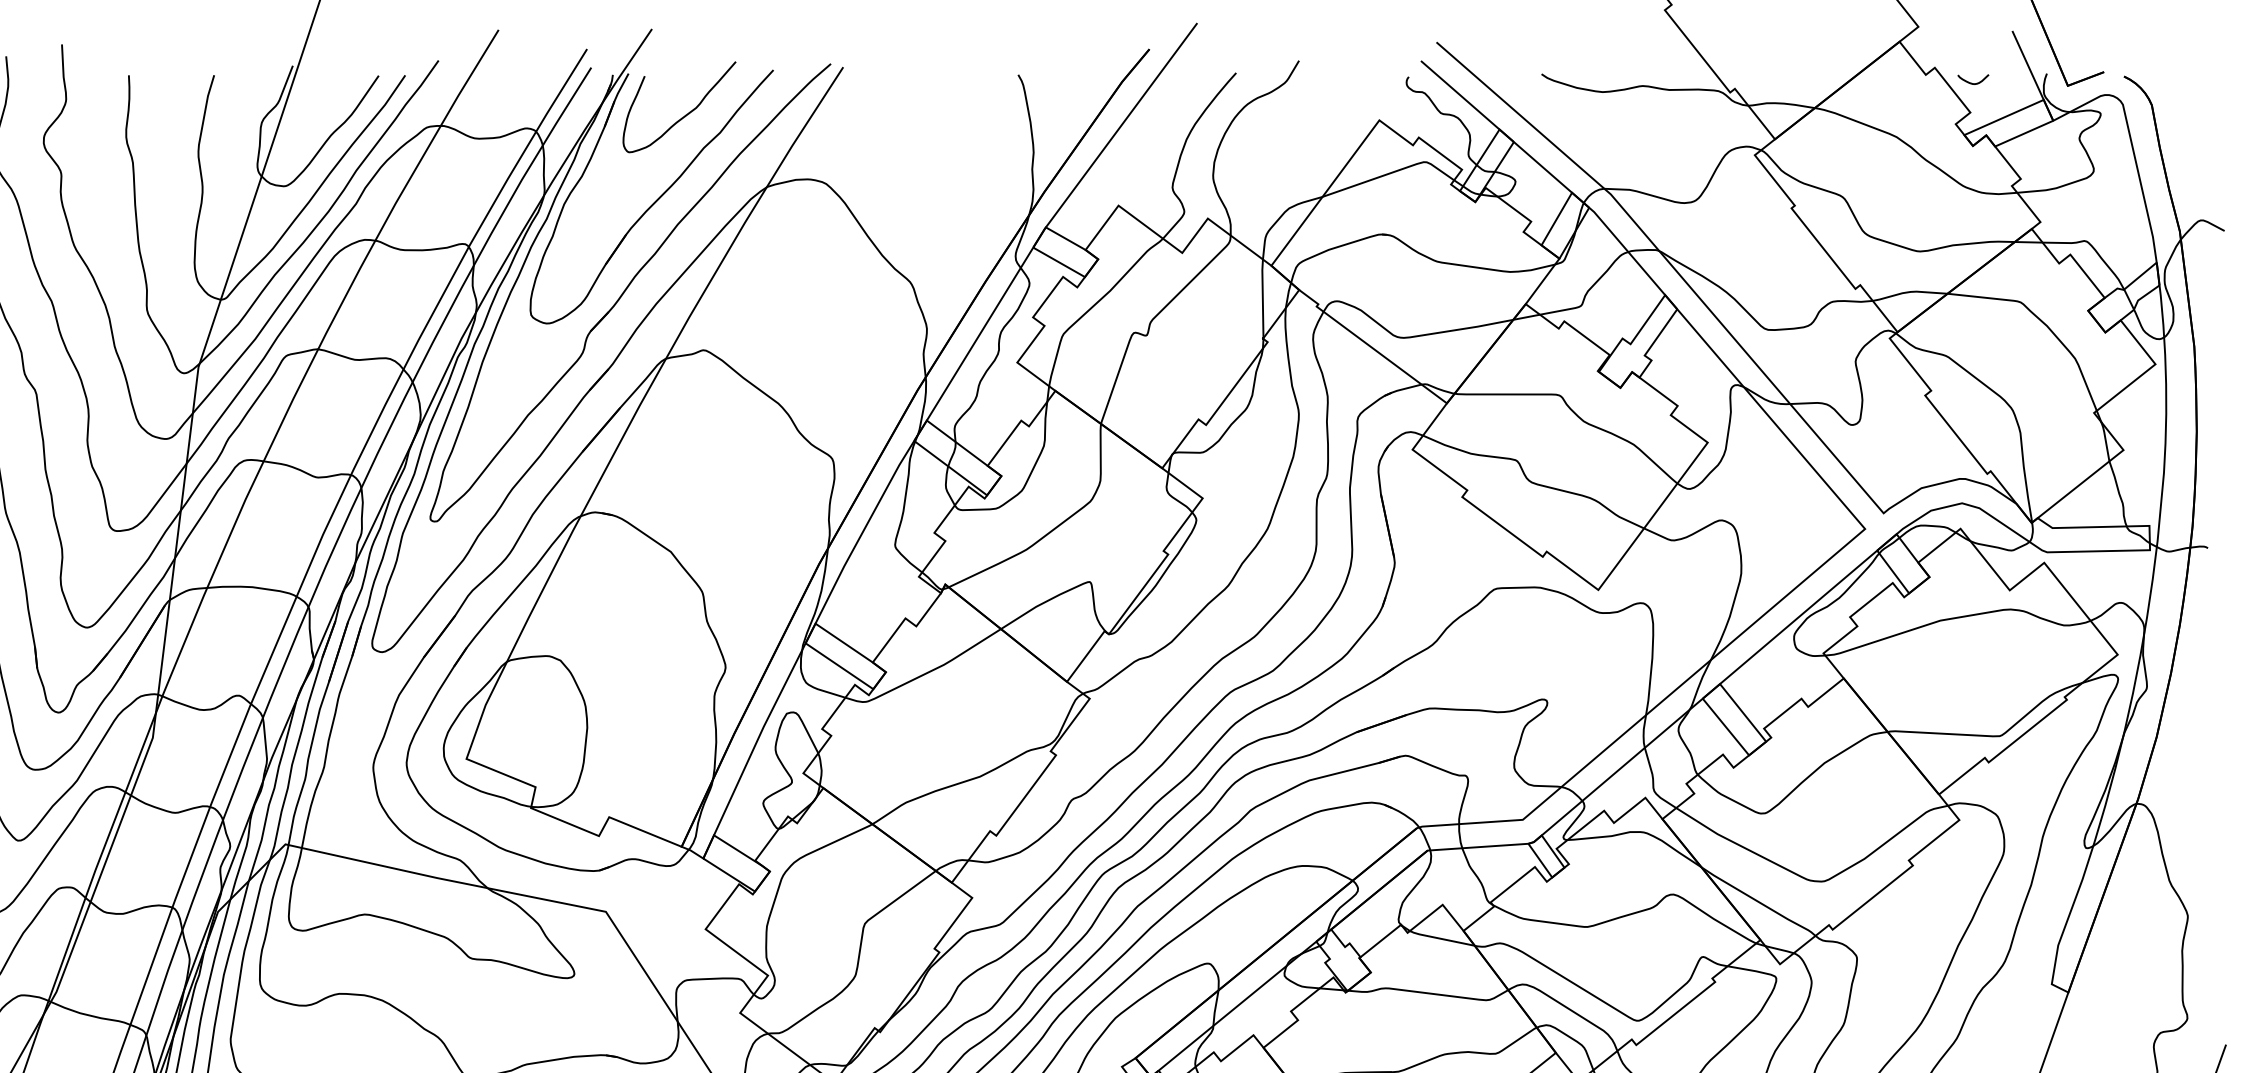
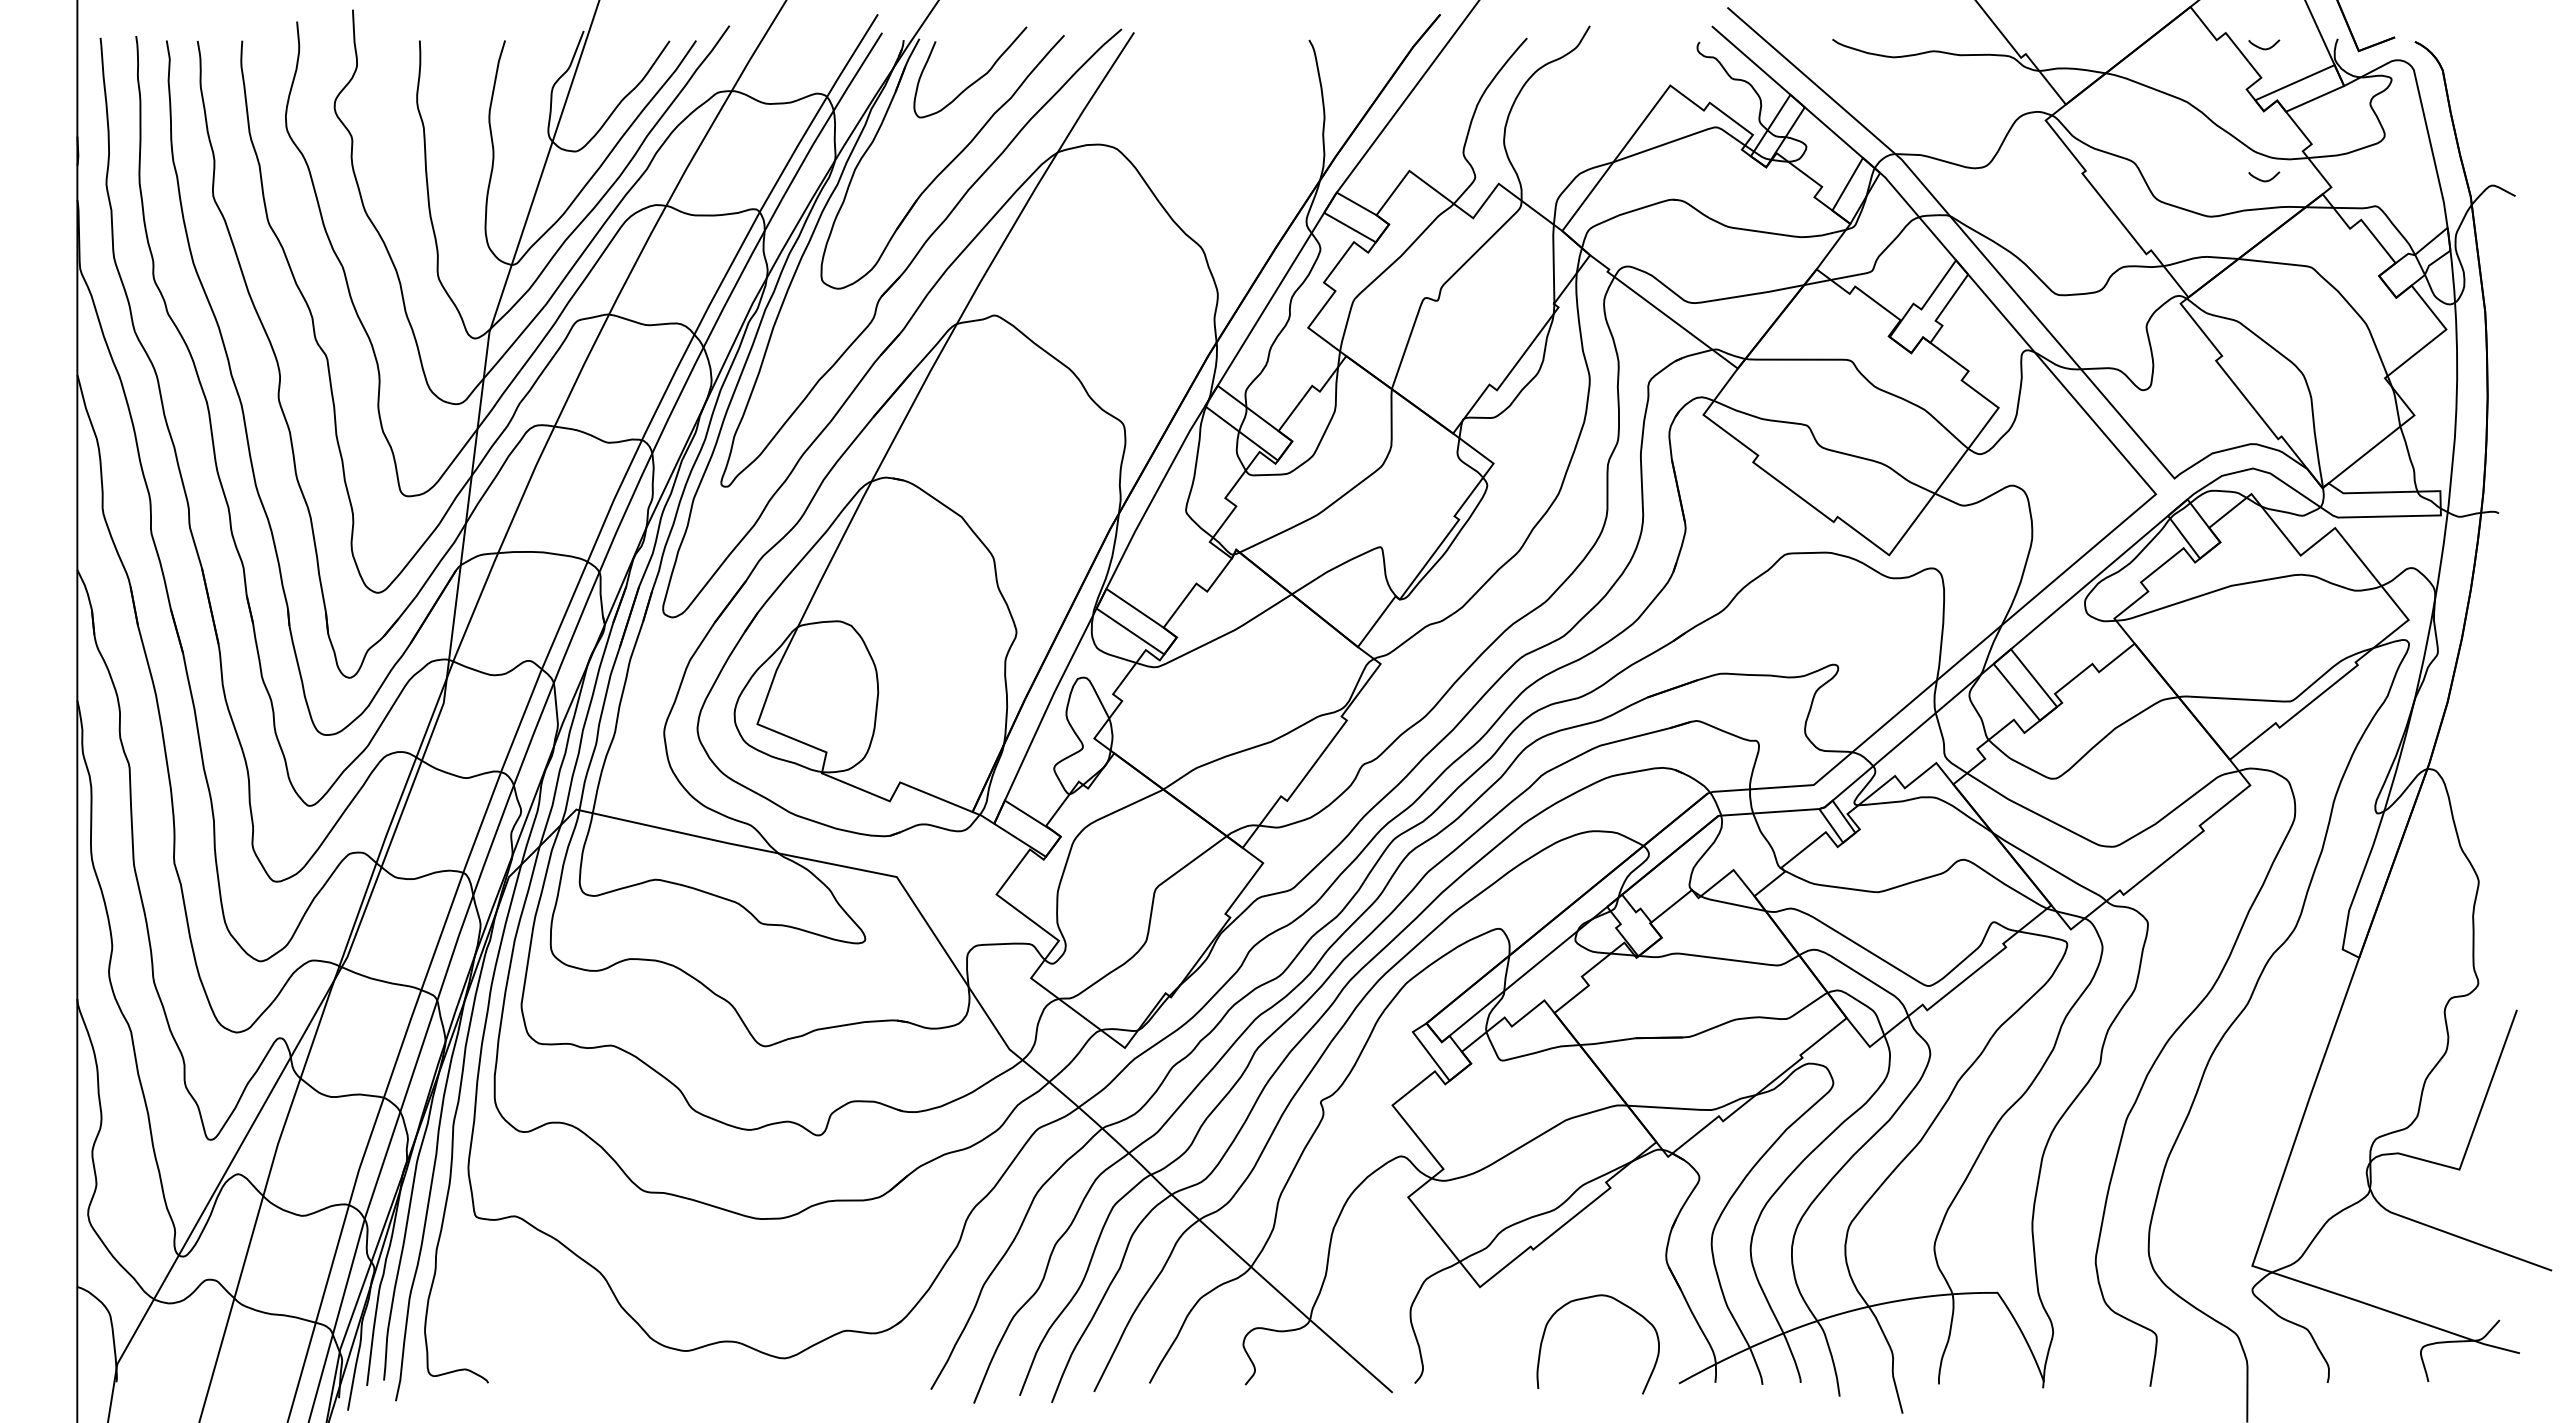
curve: (1973, 215) -> (2264, 180), added

